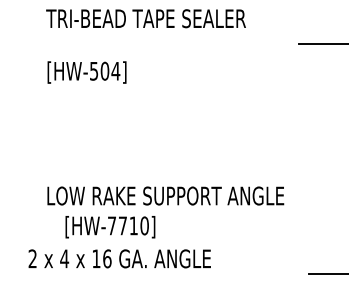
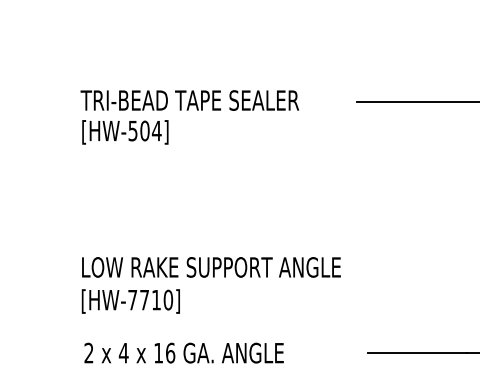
text: (145, 18) -> (189, 100), moved
text: (110, 227) -> (130, 301), moved
text: (119, 258) -> (183, 352), moved

